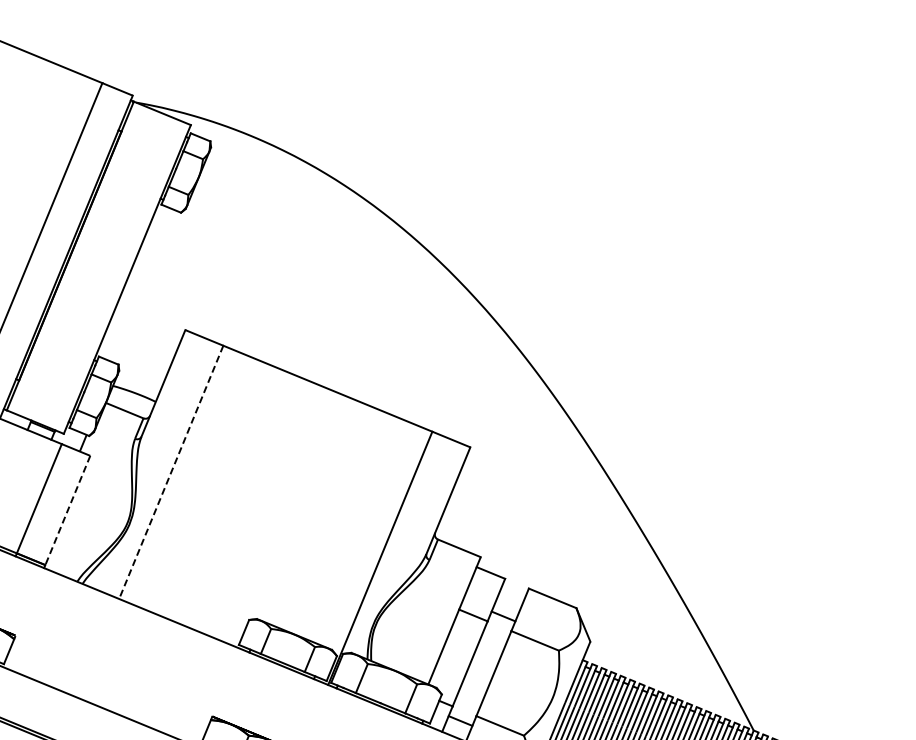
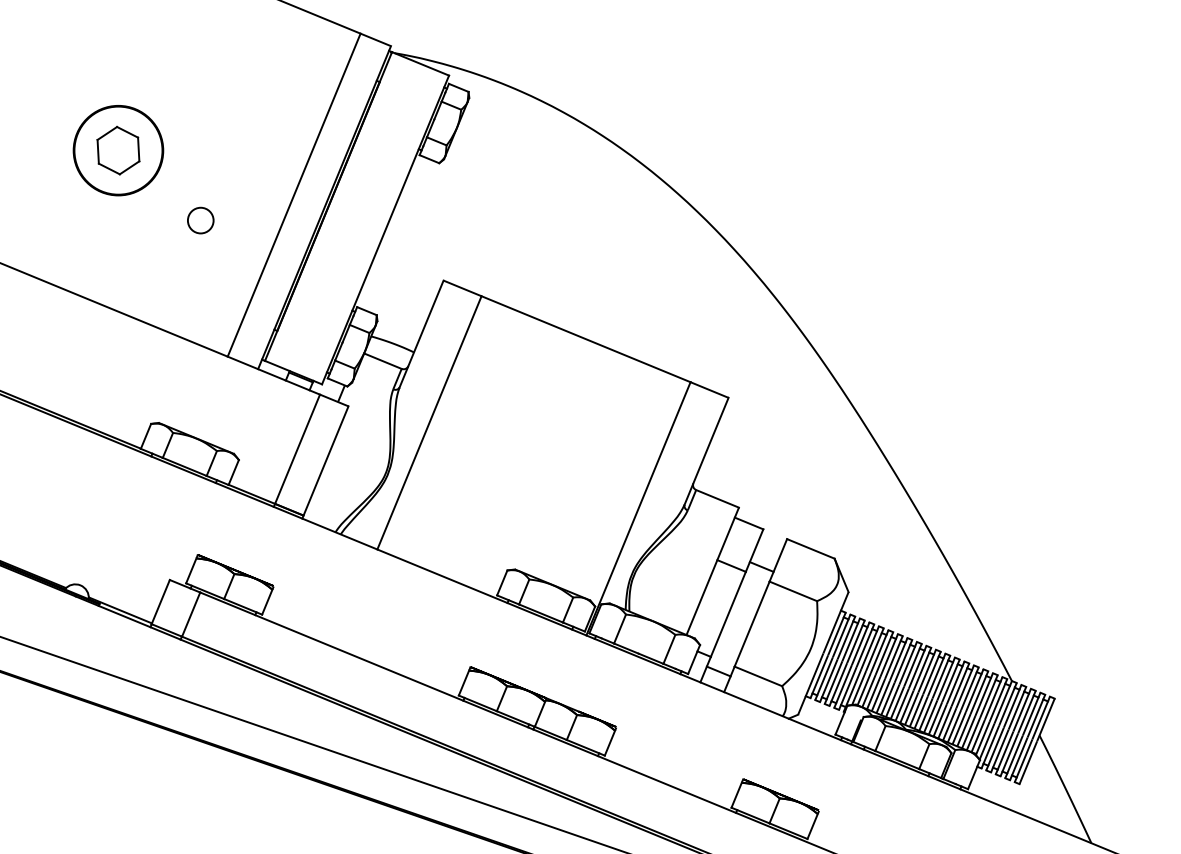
line: (171, 471) -> (429, 422), dashed -> solid
line: (67, 510) -> (325, 461), dashed -> solid

